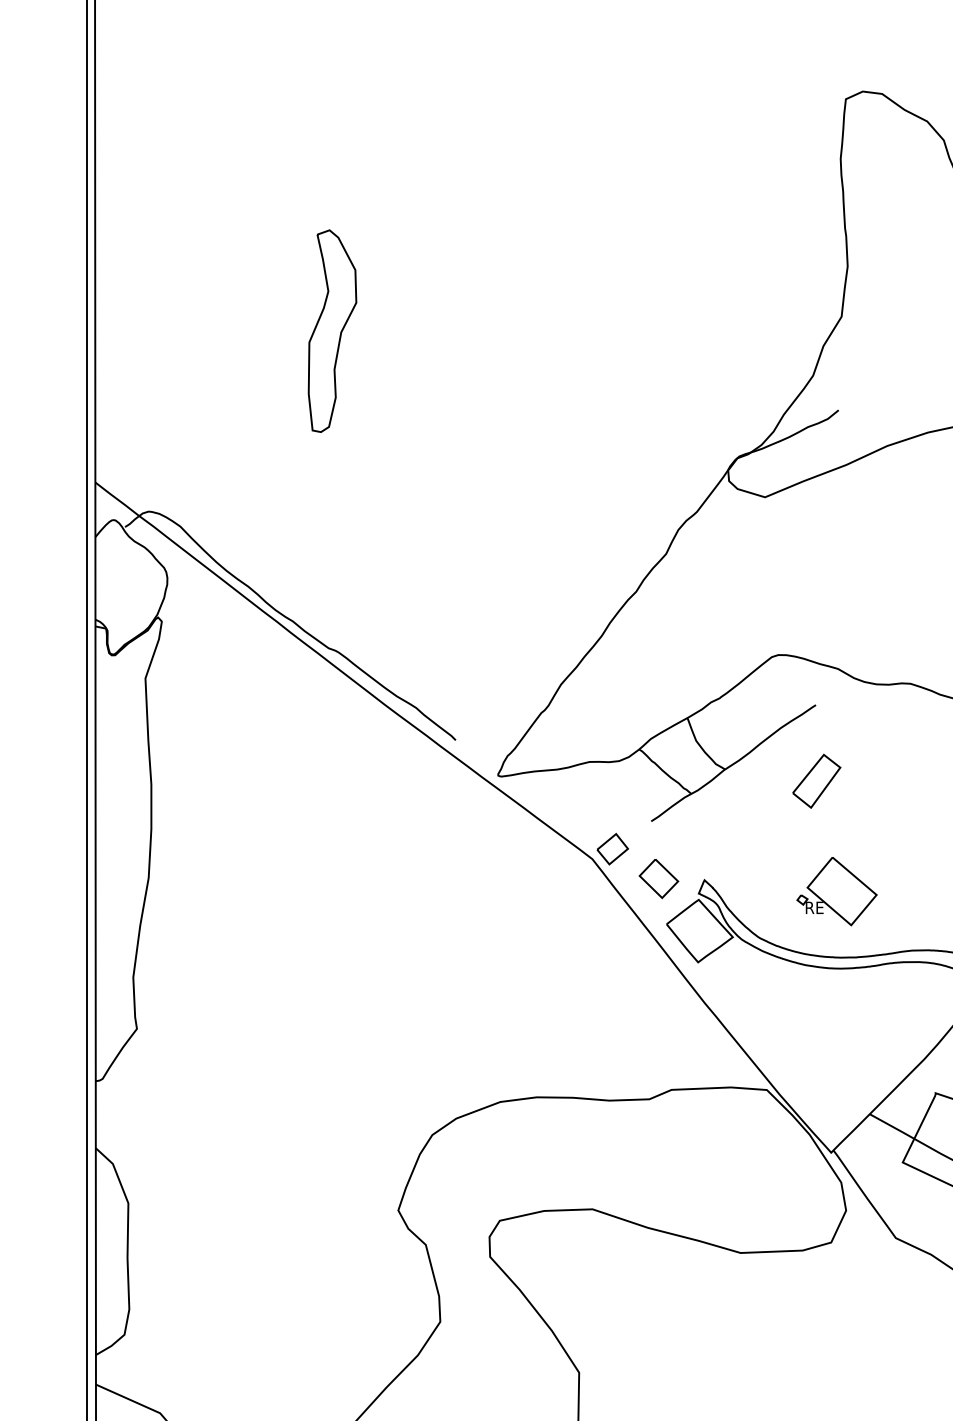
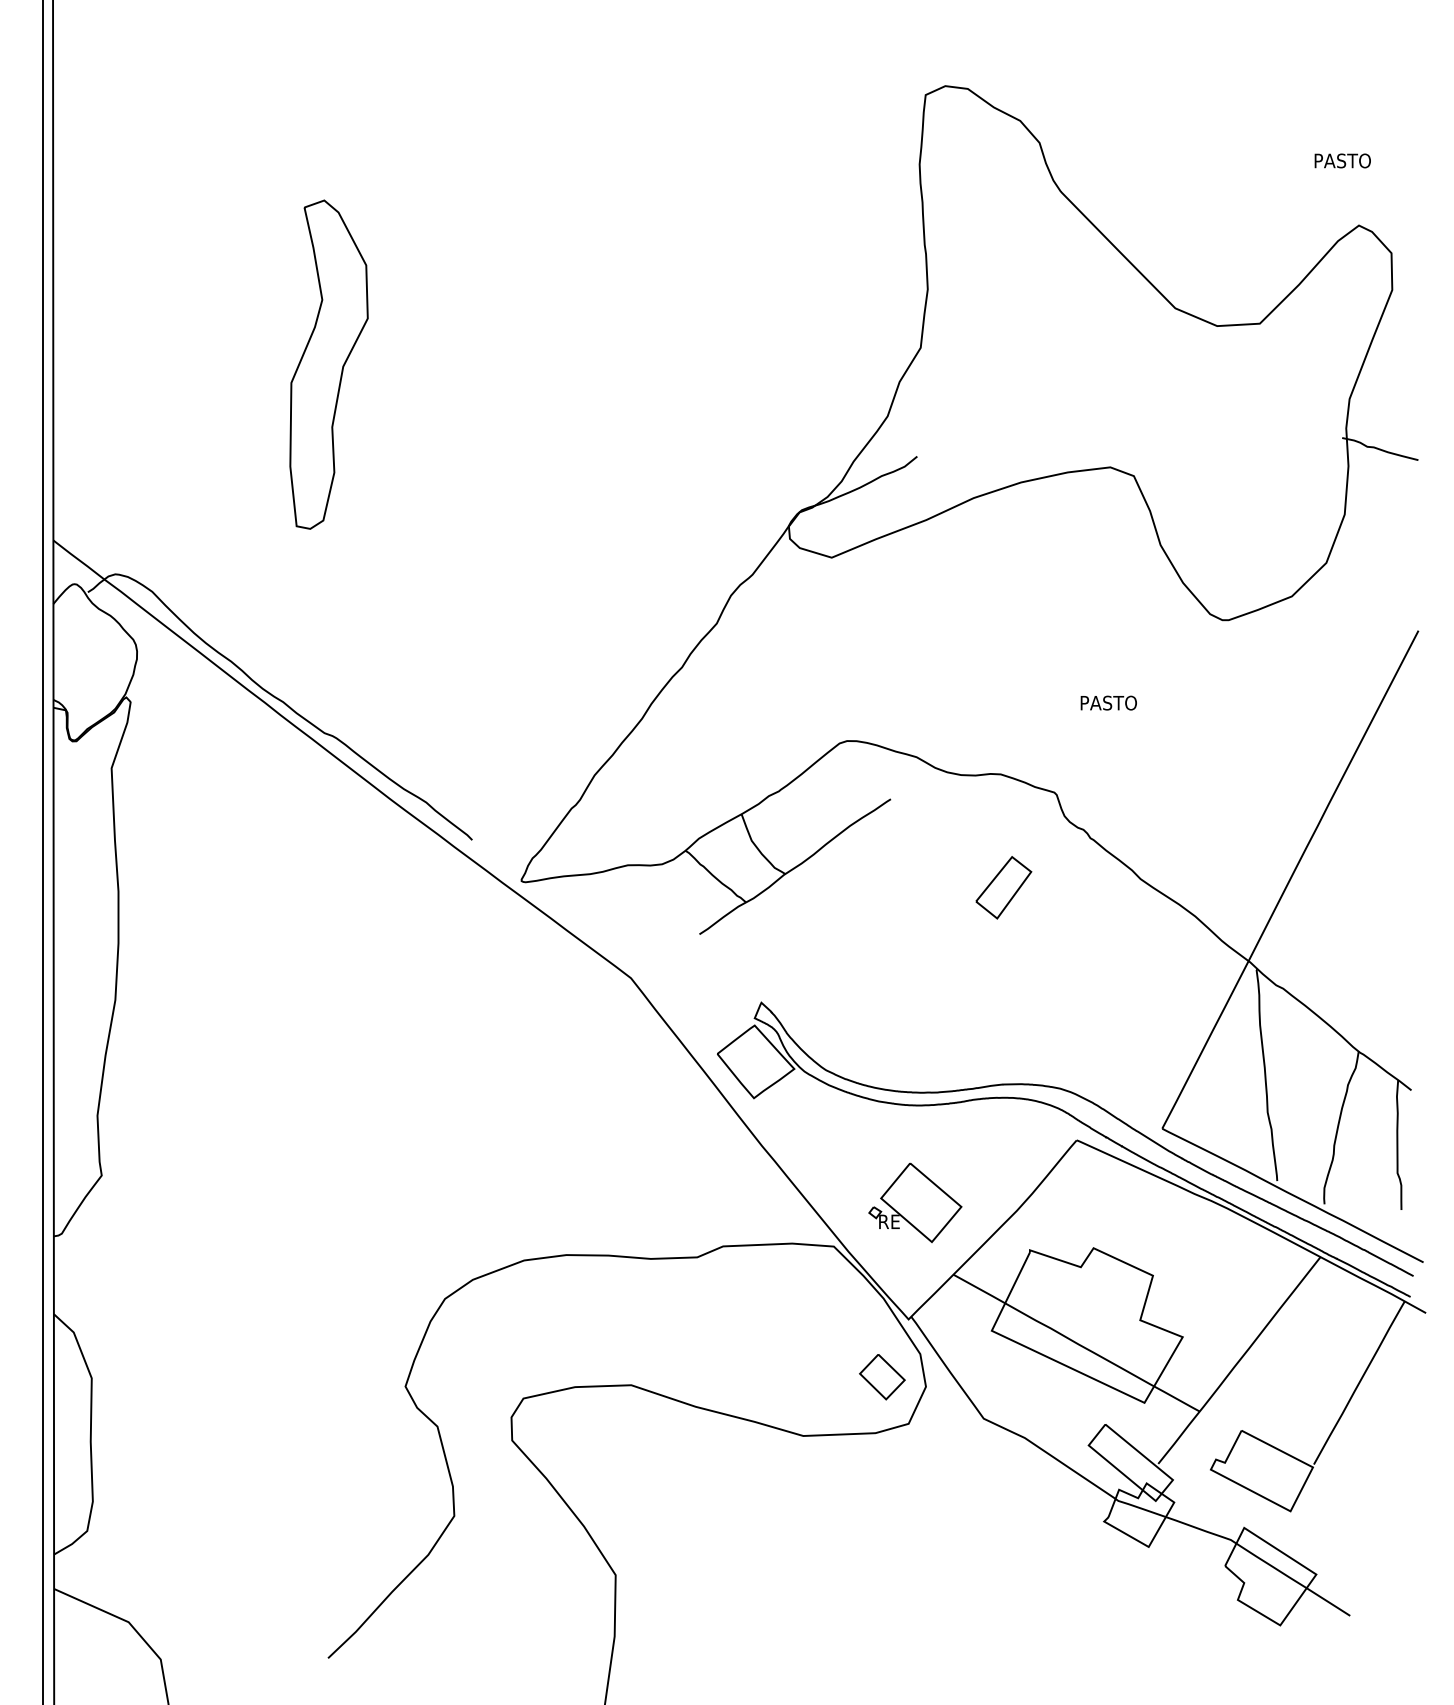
part: (332, 331) -> (328, 364), size x1.4
part: (816, 781) -> (1003, 887), moved
part: (612, 849) -> (654, 966), removed
part: (659, 879) -> (882, 1377), moved
part: (837, 891) -> (915, 1202), moved

